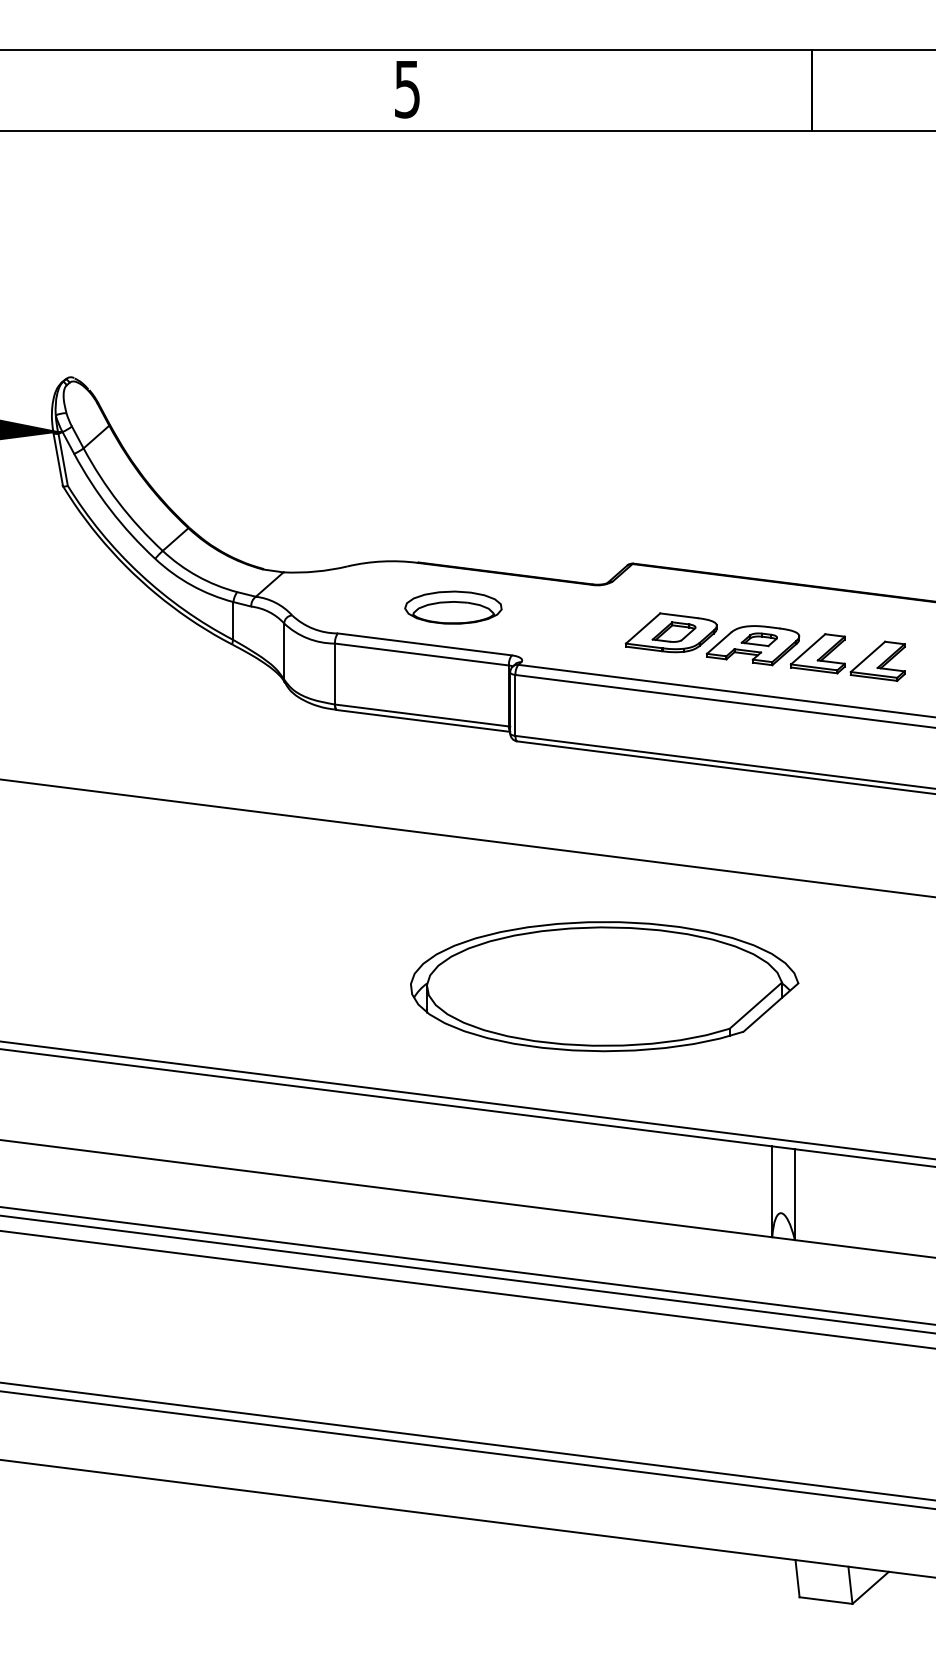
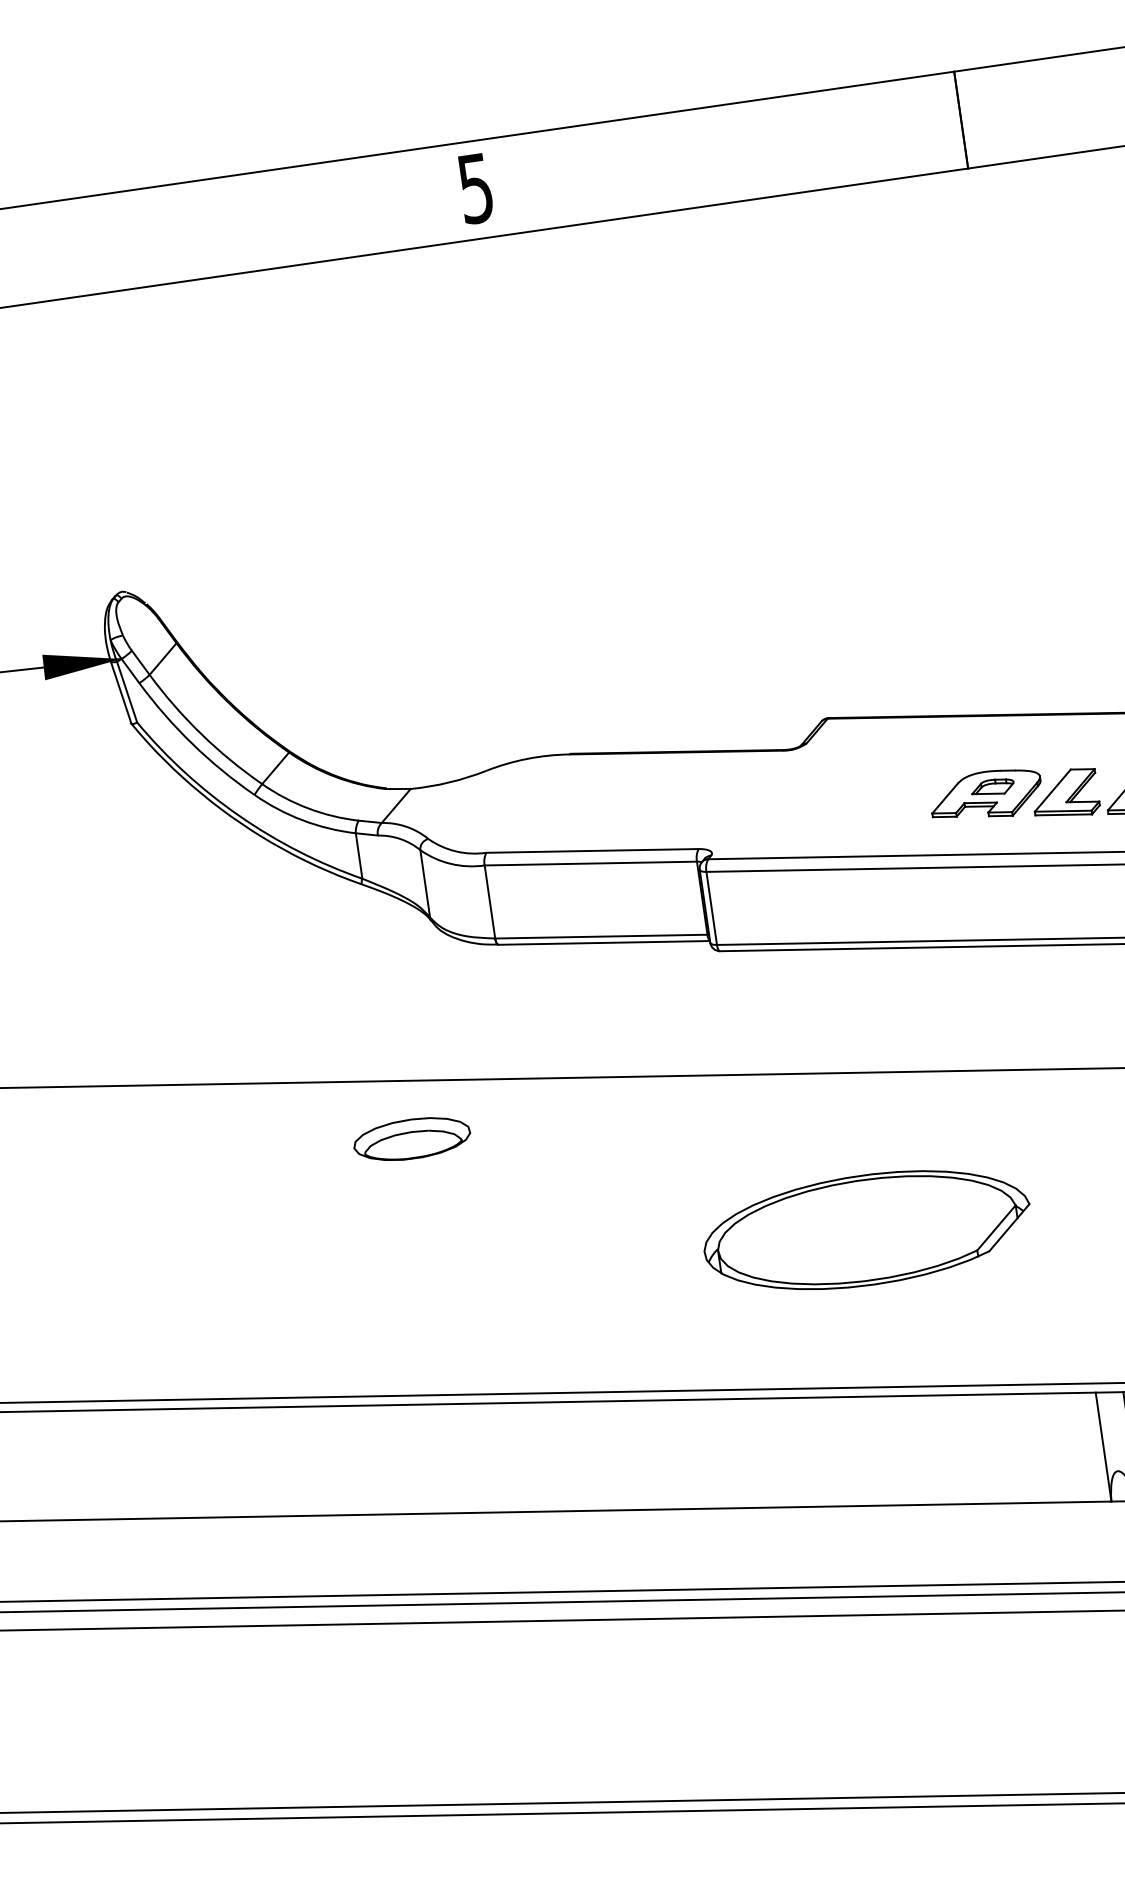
part: (453, 607) -> (412, 1138), moved
part: (670, 632) -> (884, 794), removed
part: (604, 986) -> (866, 1229), size x0.7

